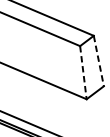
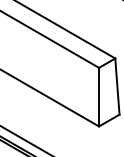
line: (99, 61) -> (117, 87), dashed -> solid
line: (83, 72) -> (99, 97), dashed -> solid

